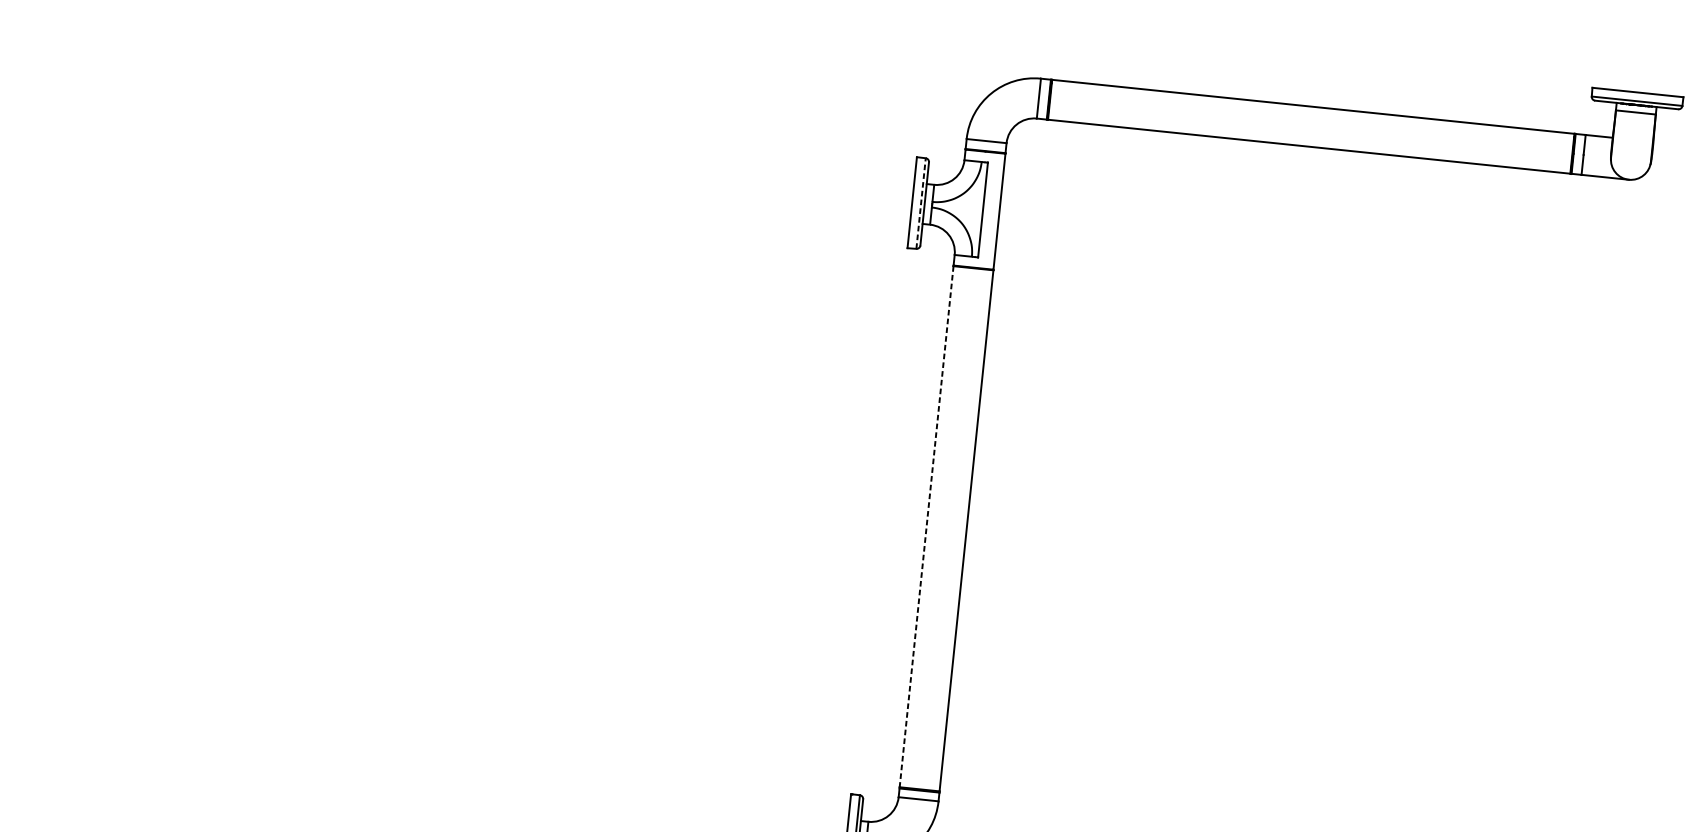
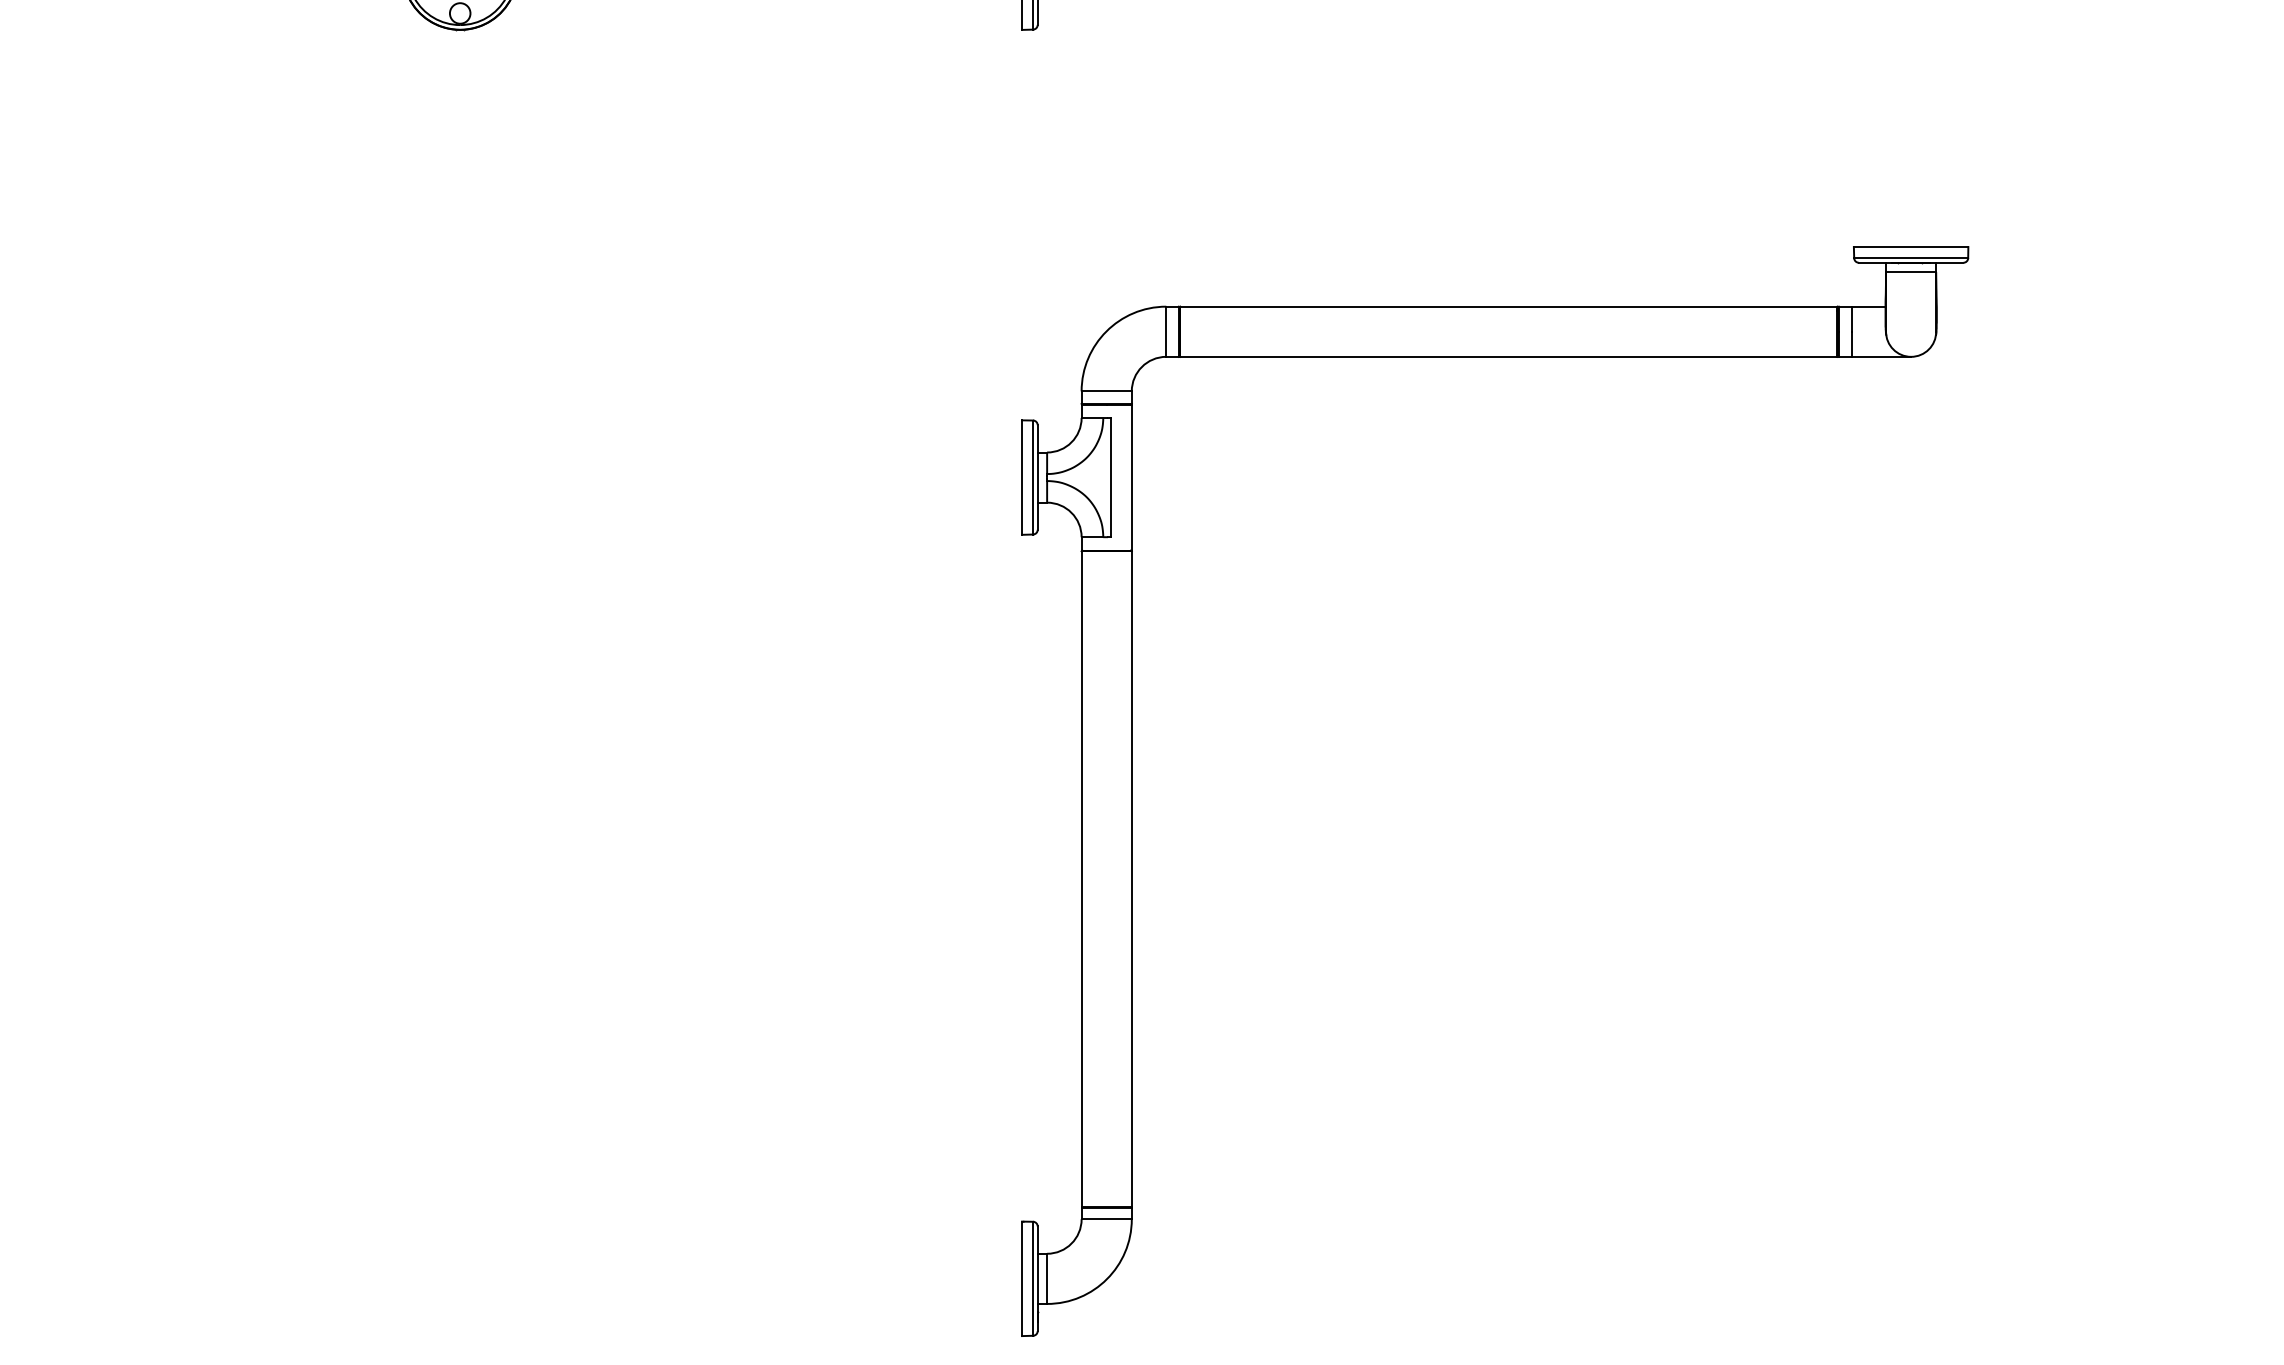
line: (921, 203) -> (1033, 477), dashed -> solid
line: (926, 527) -> (1081, 879), dashed -> solid

